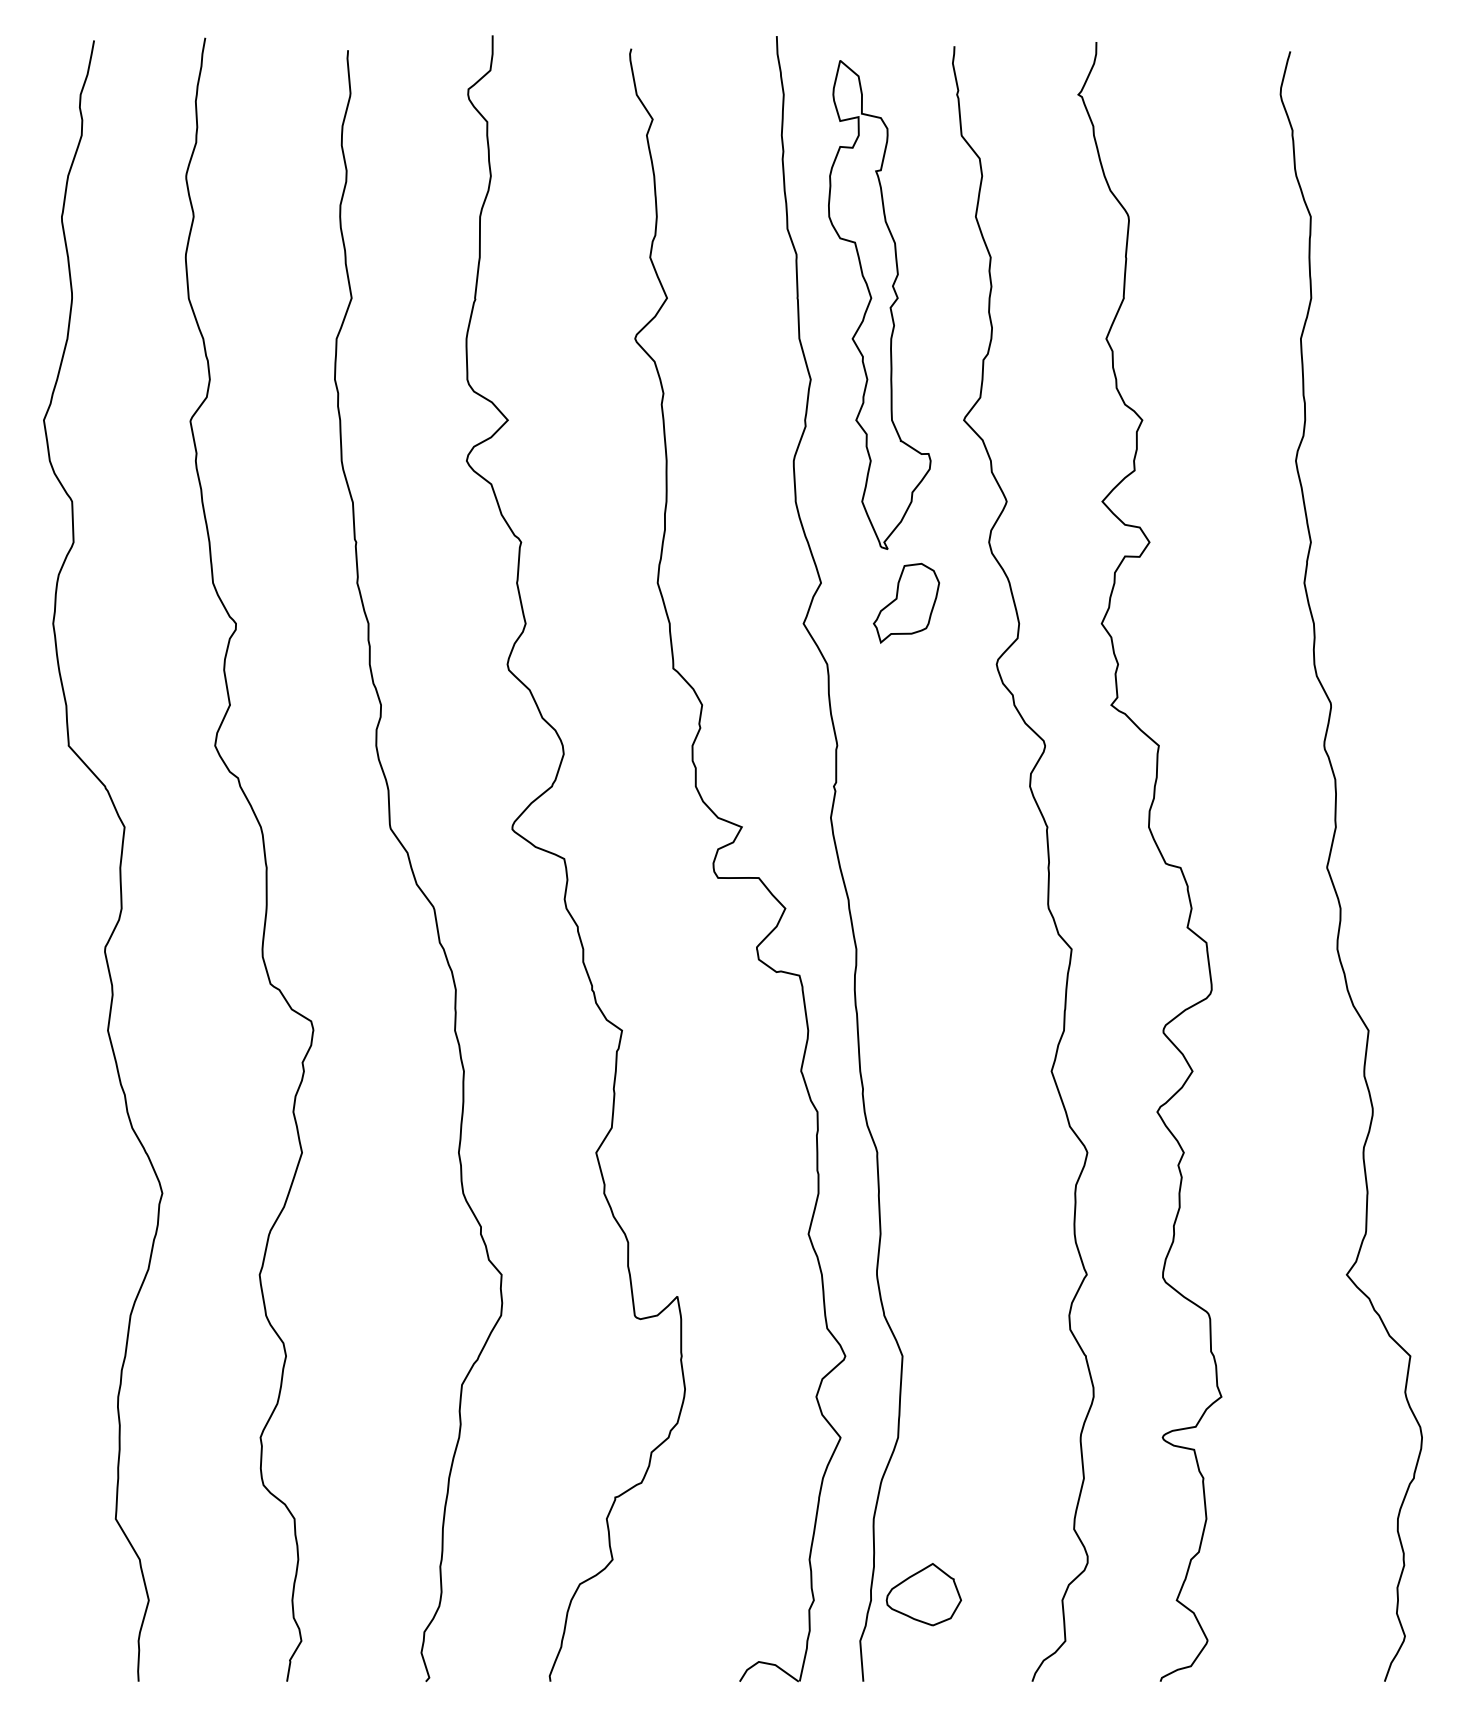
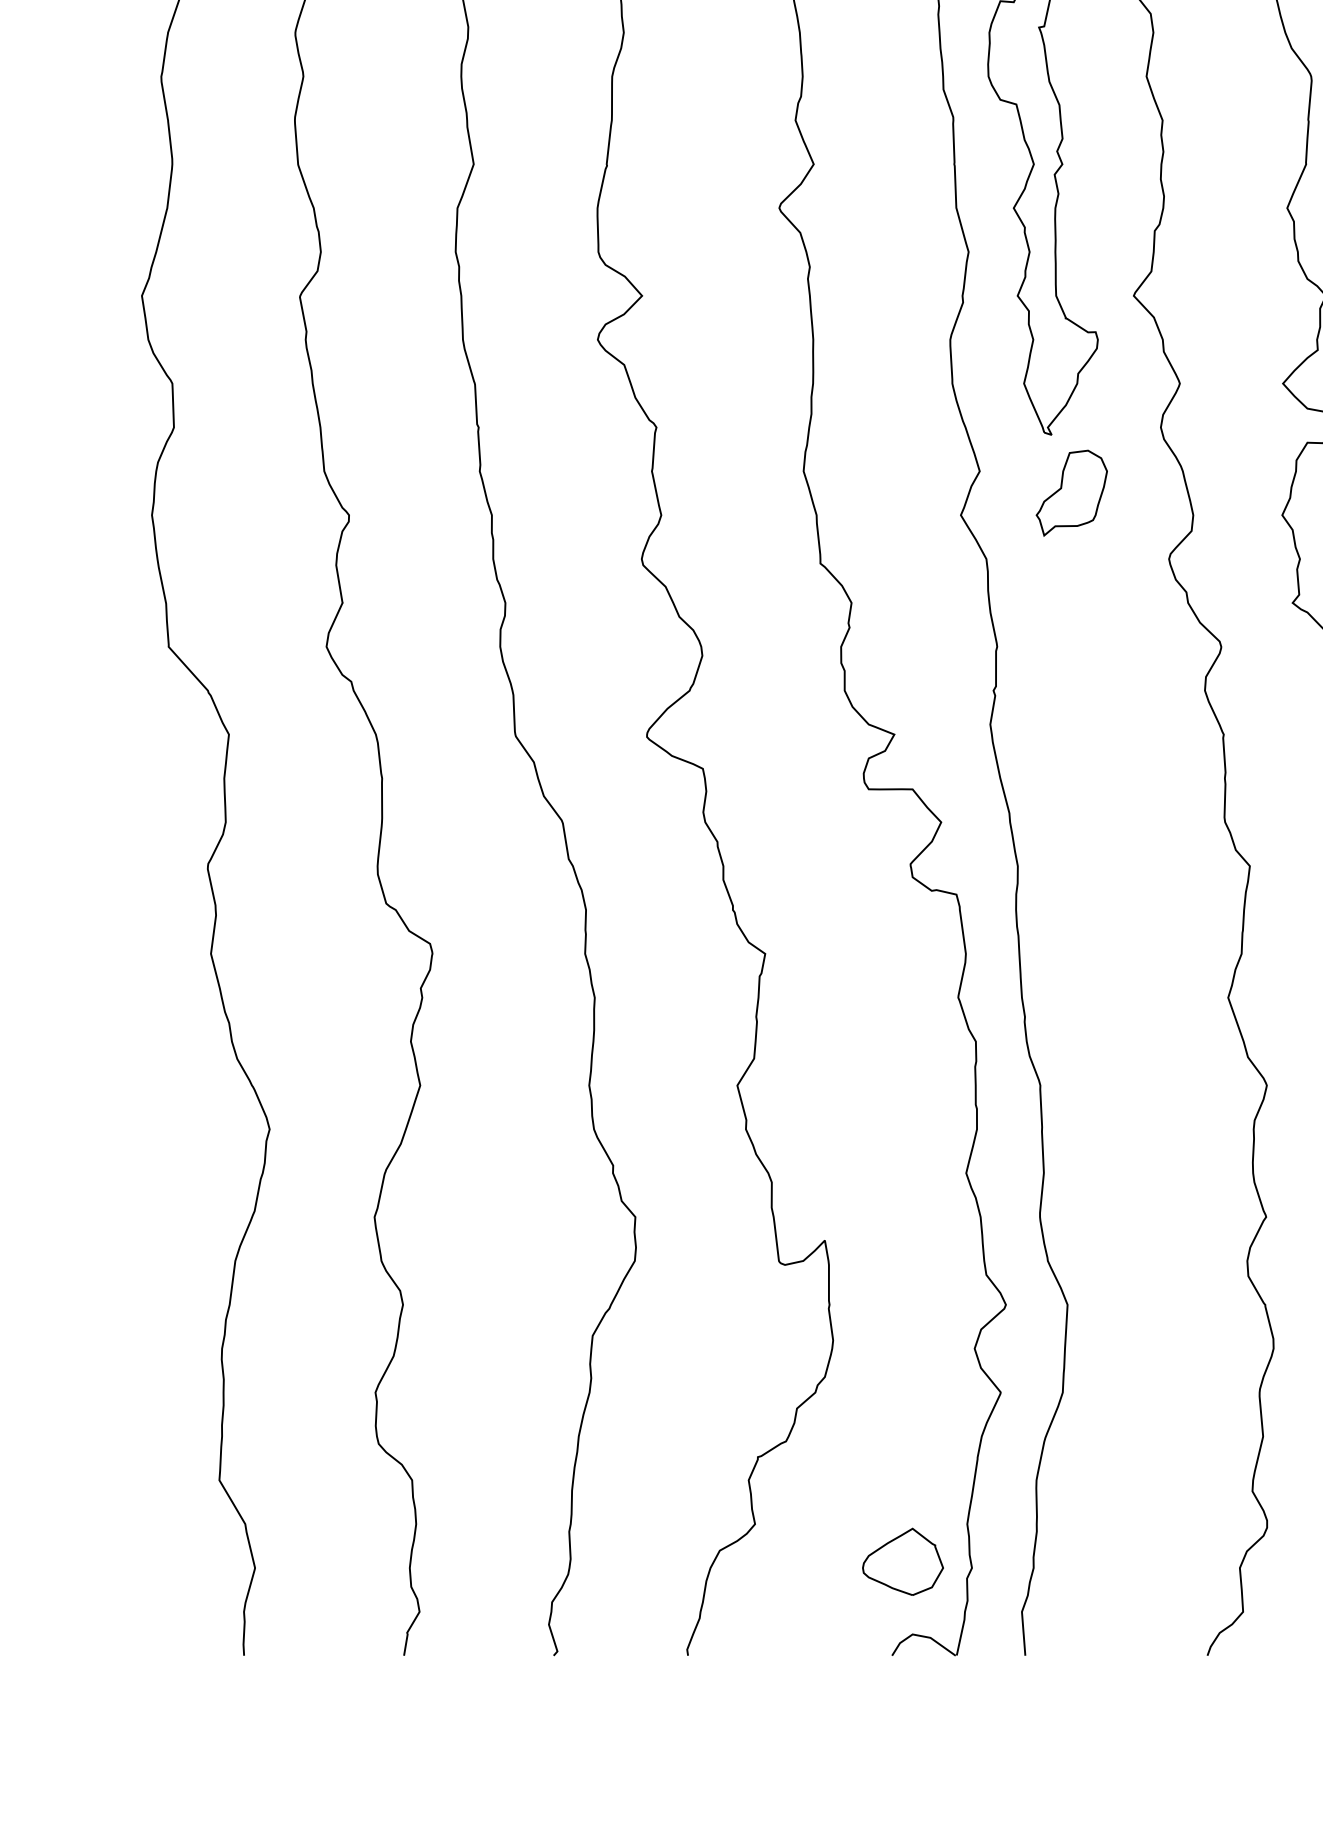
part: (923, 1594) -> (902, 1561), moved

